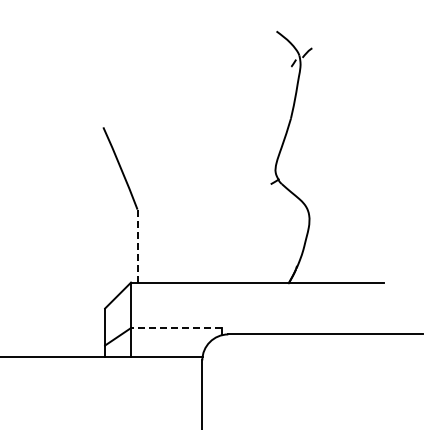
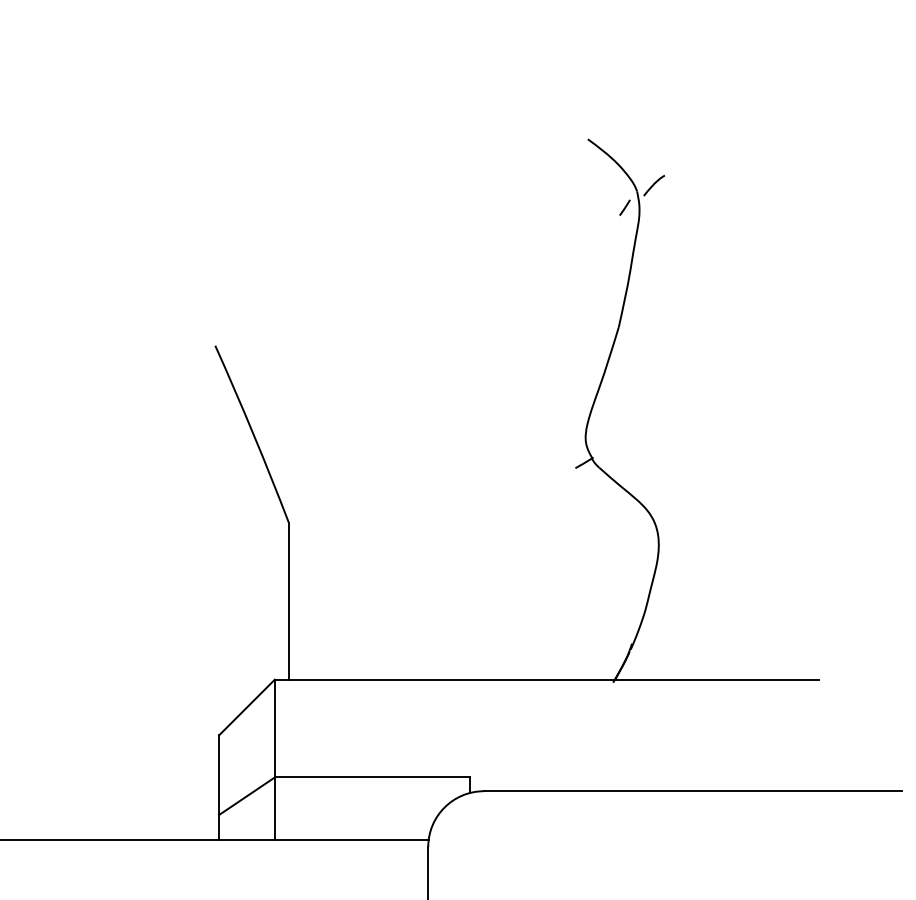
line: (137, 245) -> (288, 599), dashed -> solid
line: (175, 328) -> (370, 778), dashed -> solid

